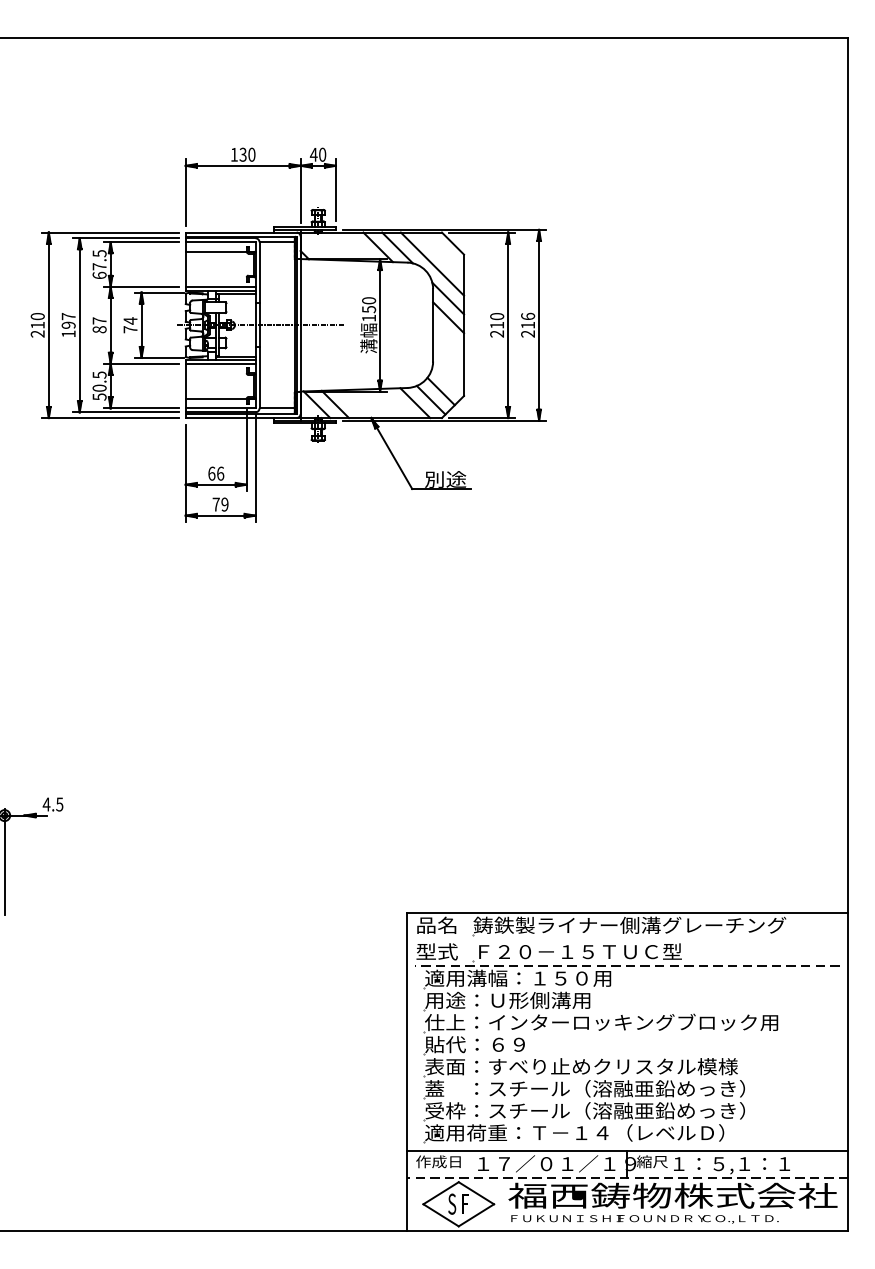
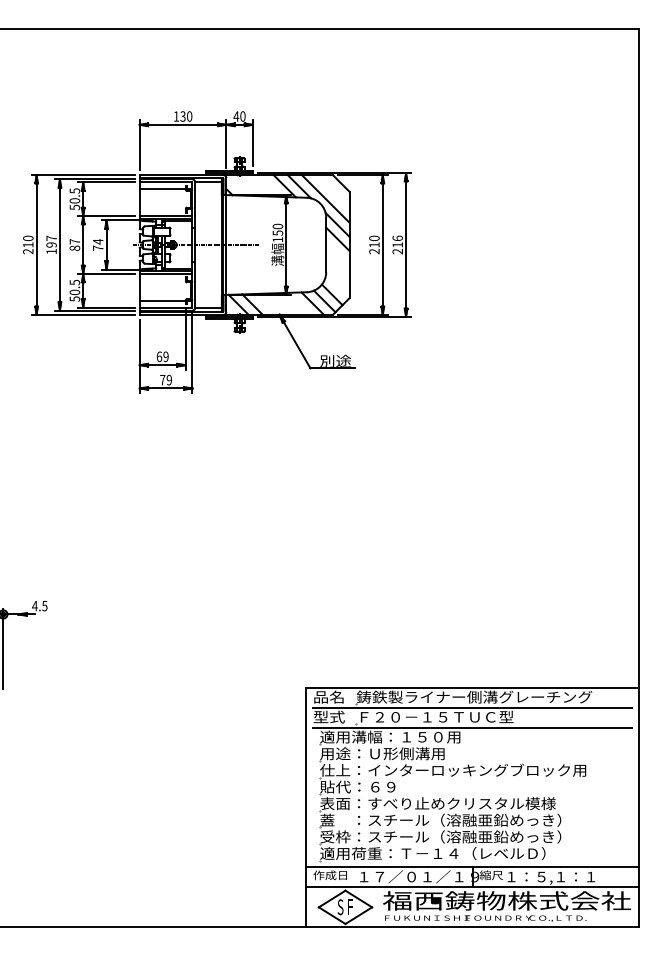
text: (99, 271) -> (74, 204), 67.5 -> 50.5
text: (219, 473) -> (165, 356), 66 -> 69
line: (627, 939) -> (472, 707), added
line: (627, 965) -> (472, 727), dashed -> solid
line: (627, 1177) -> (472, 887), dashed -> solid

